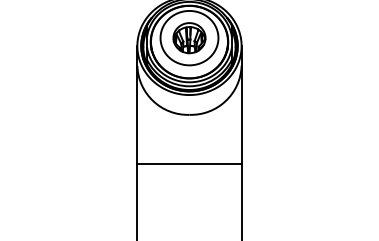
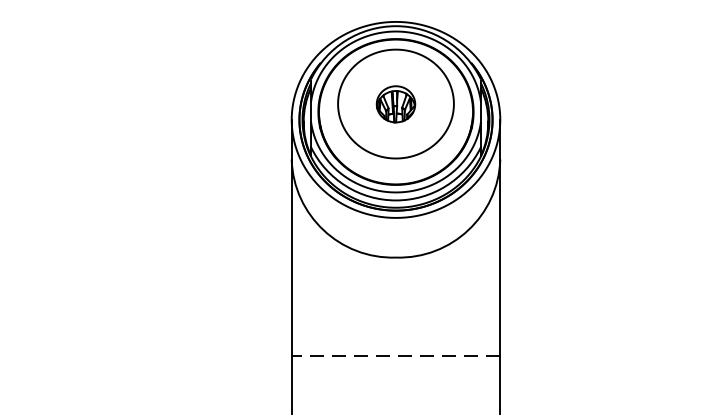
part: (189, 38) -> (396, 104), size x0.6
line: (189, 163) -> (396, 354), solid -> dashed

